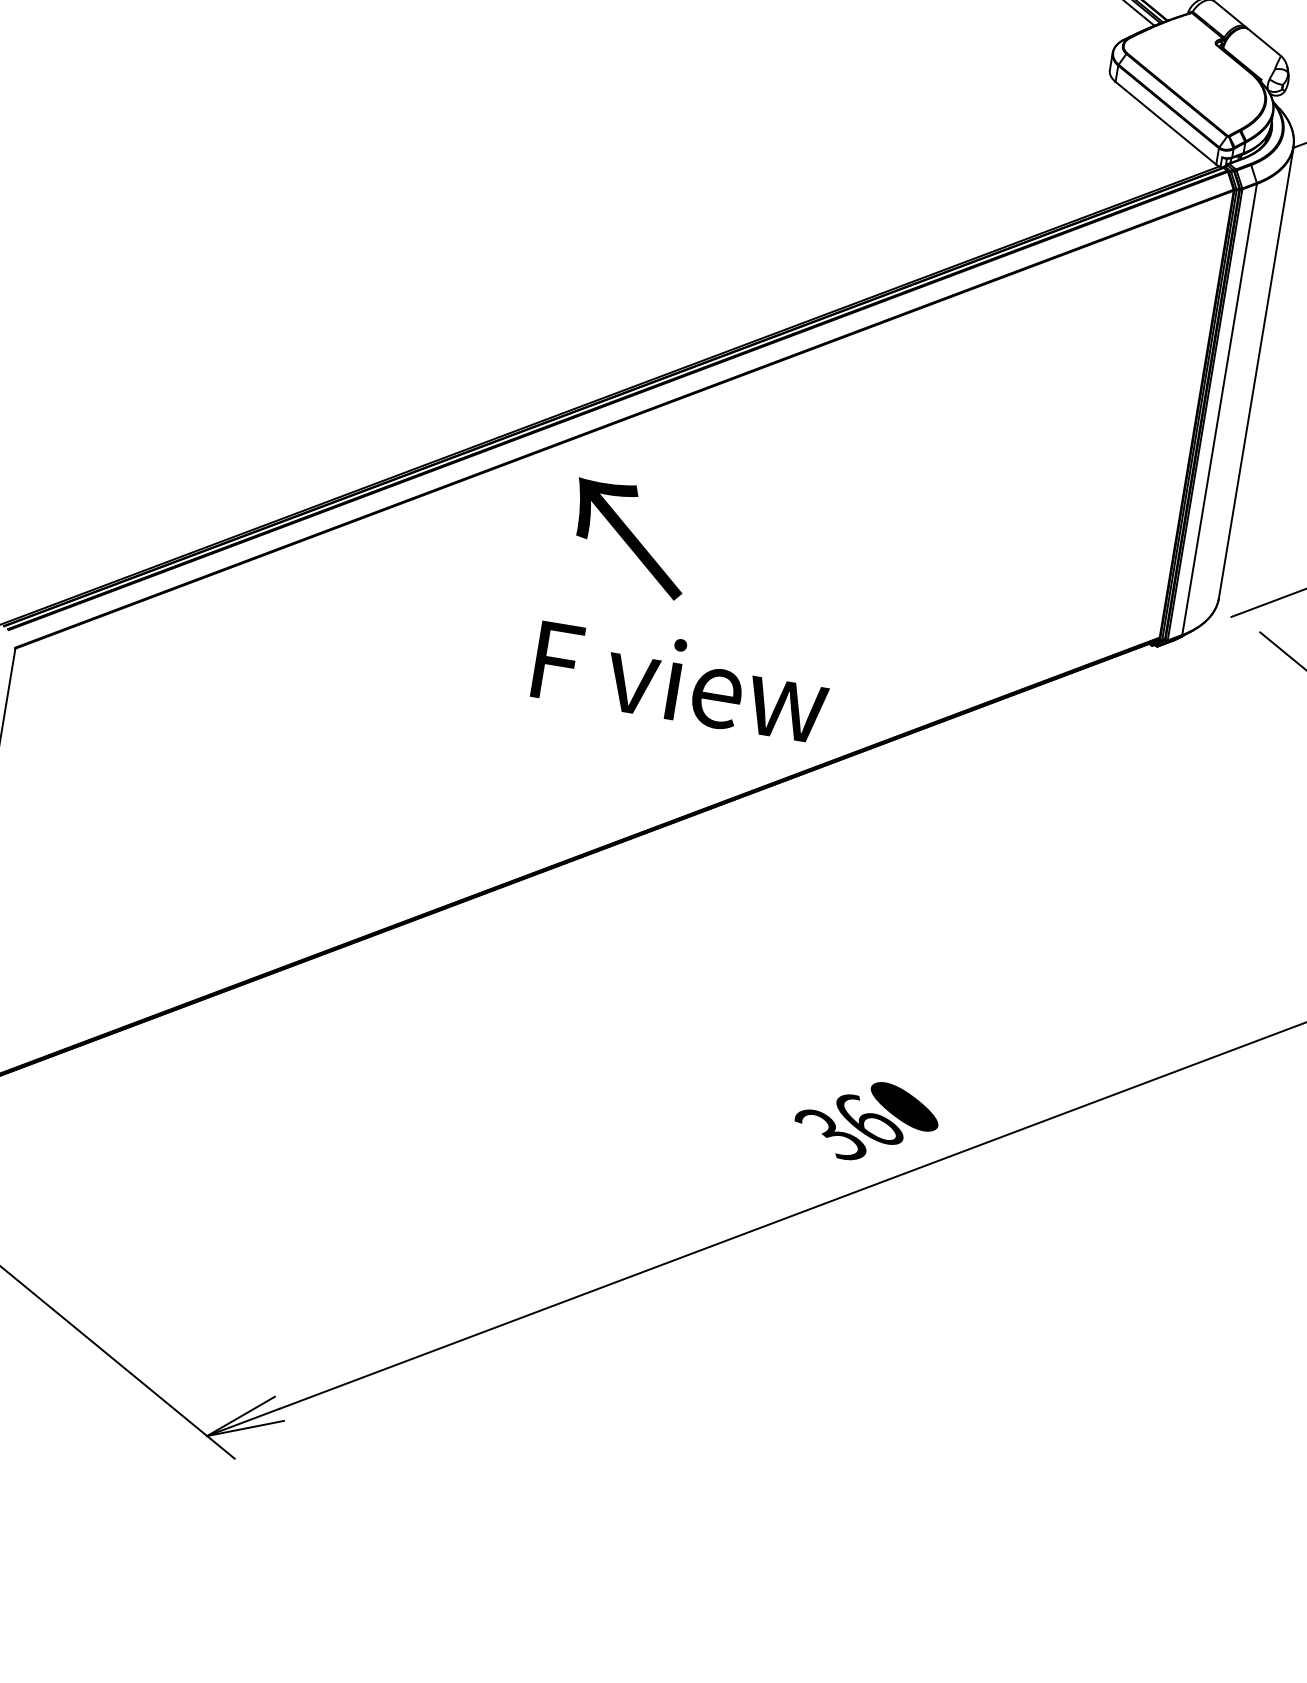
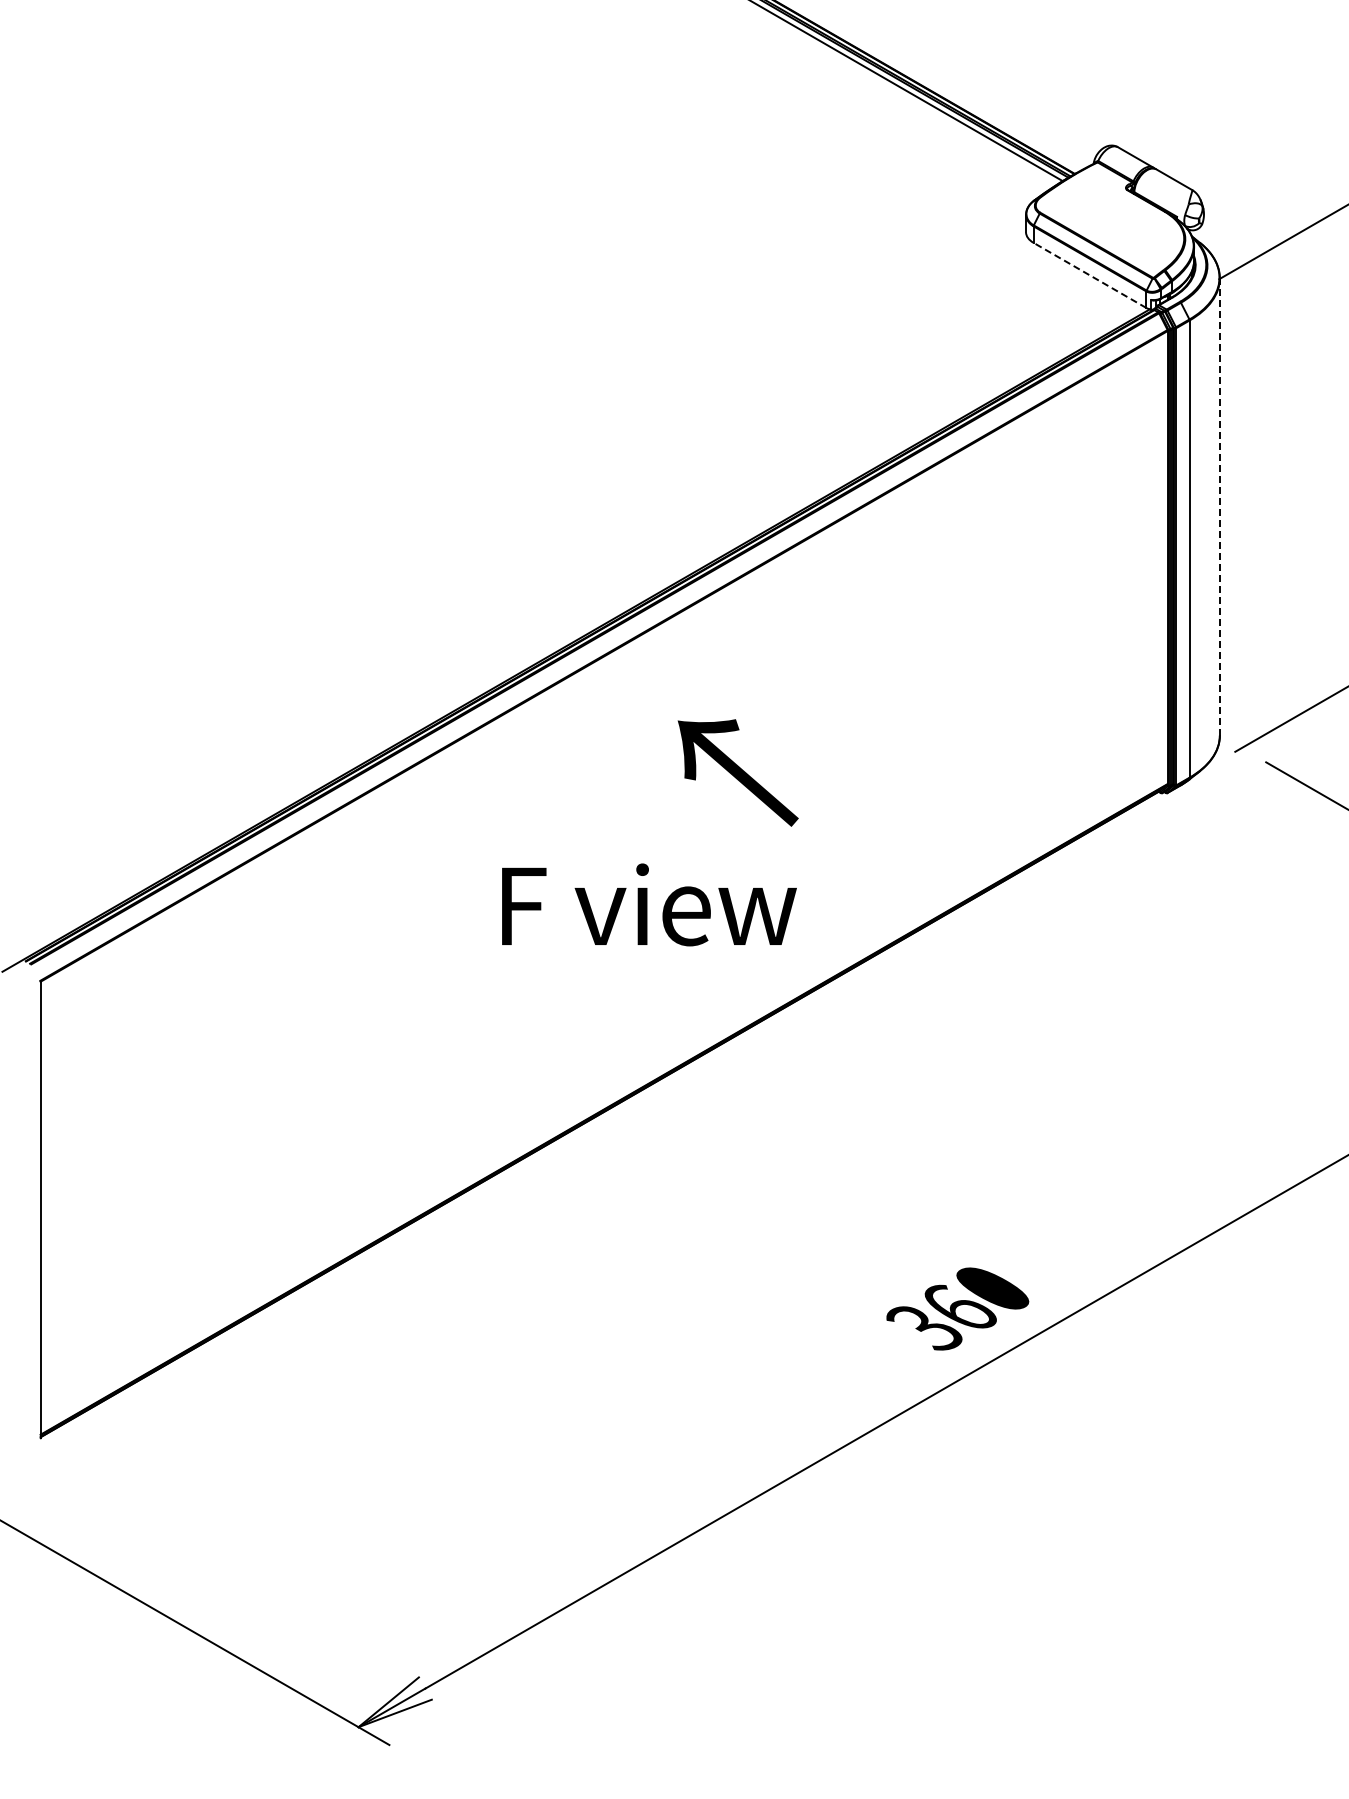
line: (1165, 123) -> (1089, 275), solid -> dashed
line: (1255, 373) -> (1219, 507), solid -> dashed
text: (629, 538) -> (737, 772), moved
text: (681, 680) -> (649, 904), moved

